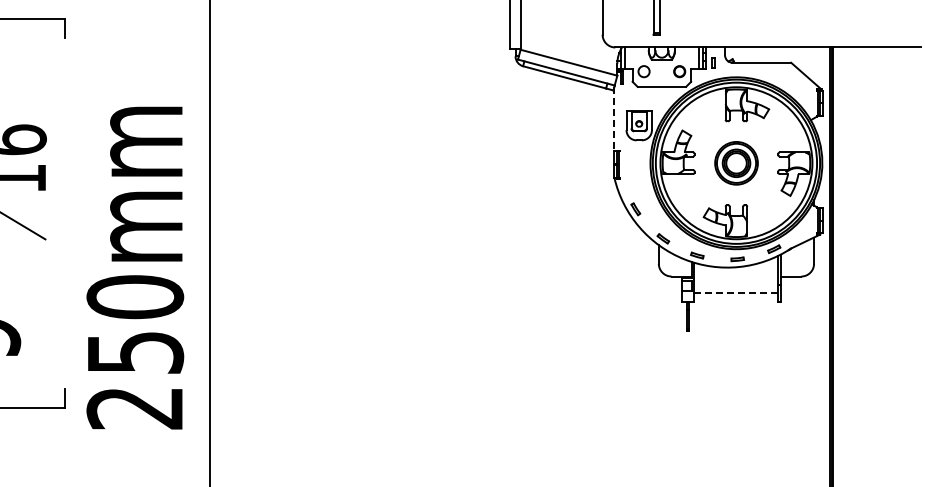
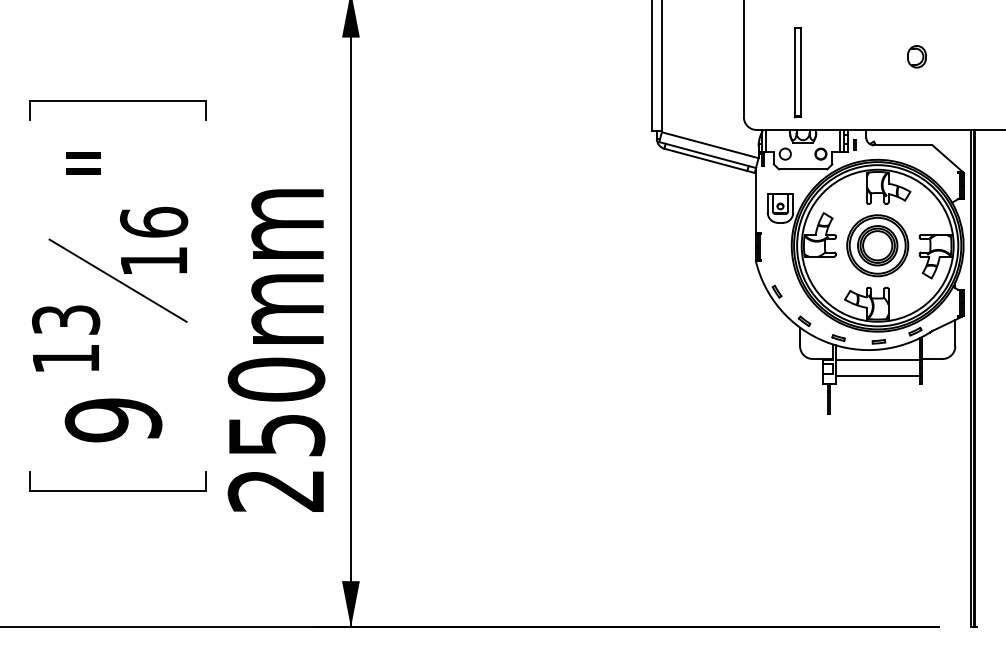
line: (614, 119) -> (755, 201), dashed -> solid
part: (736, 163) -> (877, 245), size x1.43
line: (736, 278) -> (877, 360), added
line: (736, 293) -> (877, 375), dashed -> solid

